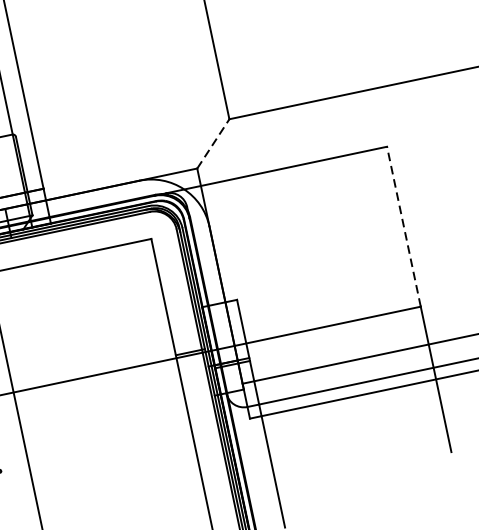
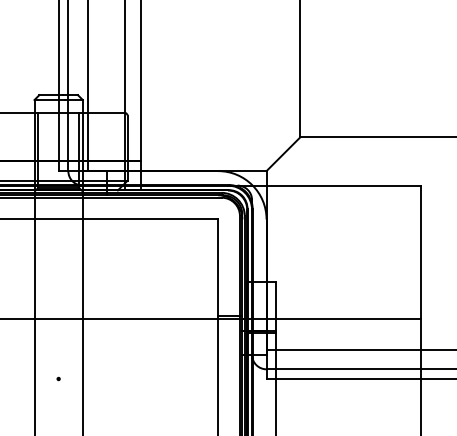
line: (213, 144) -> (283, 154), dashed -> solid
line: (404, 225) -> (421, 251), dashed -> solid

